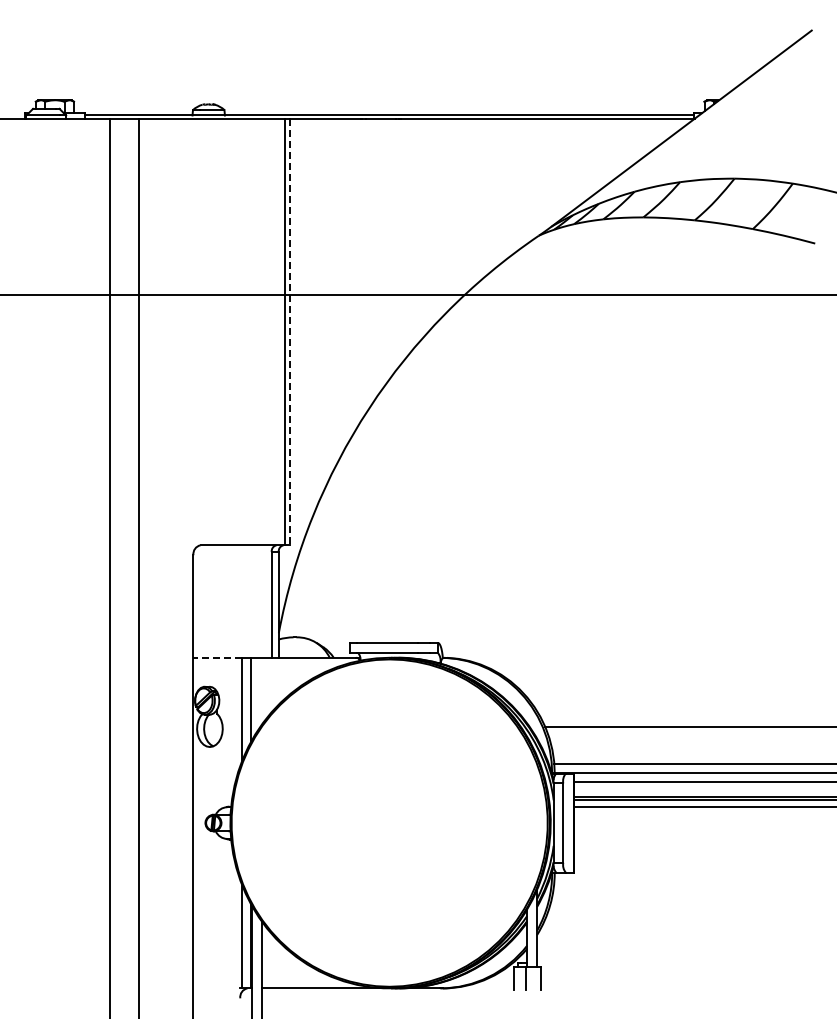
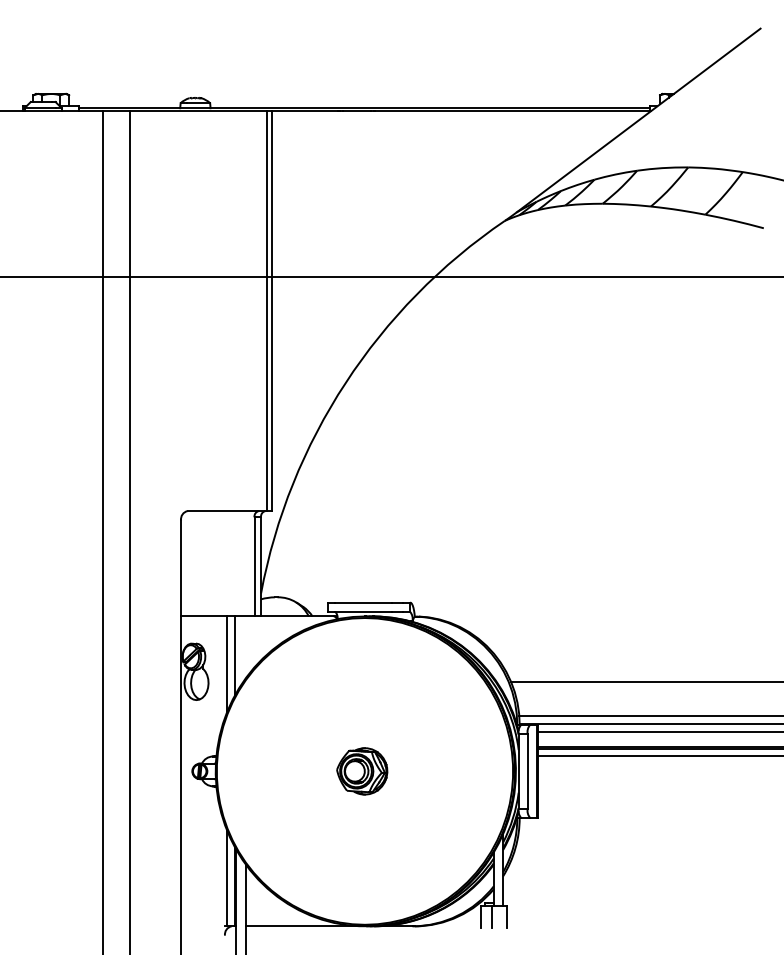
line: (290, 332) -> (272, 311), dashed -> solid
line: (217, 657) -> (203, 616), dashed -> solid
part: (386, 822) -> (362, 770), added

